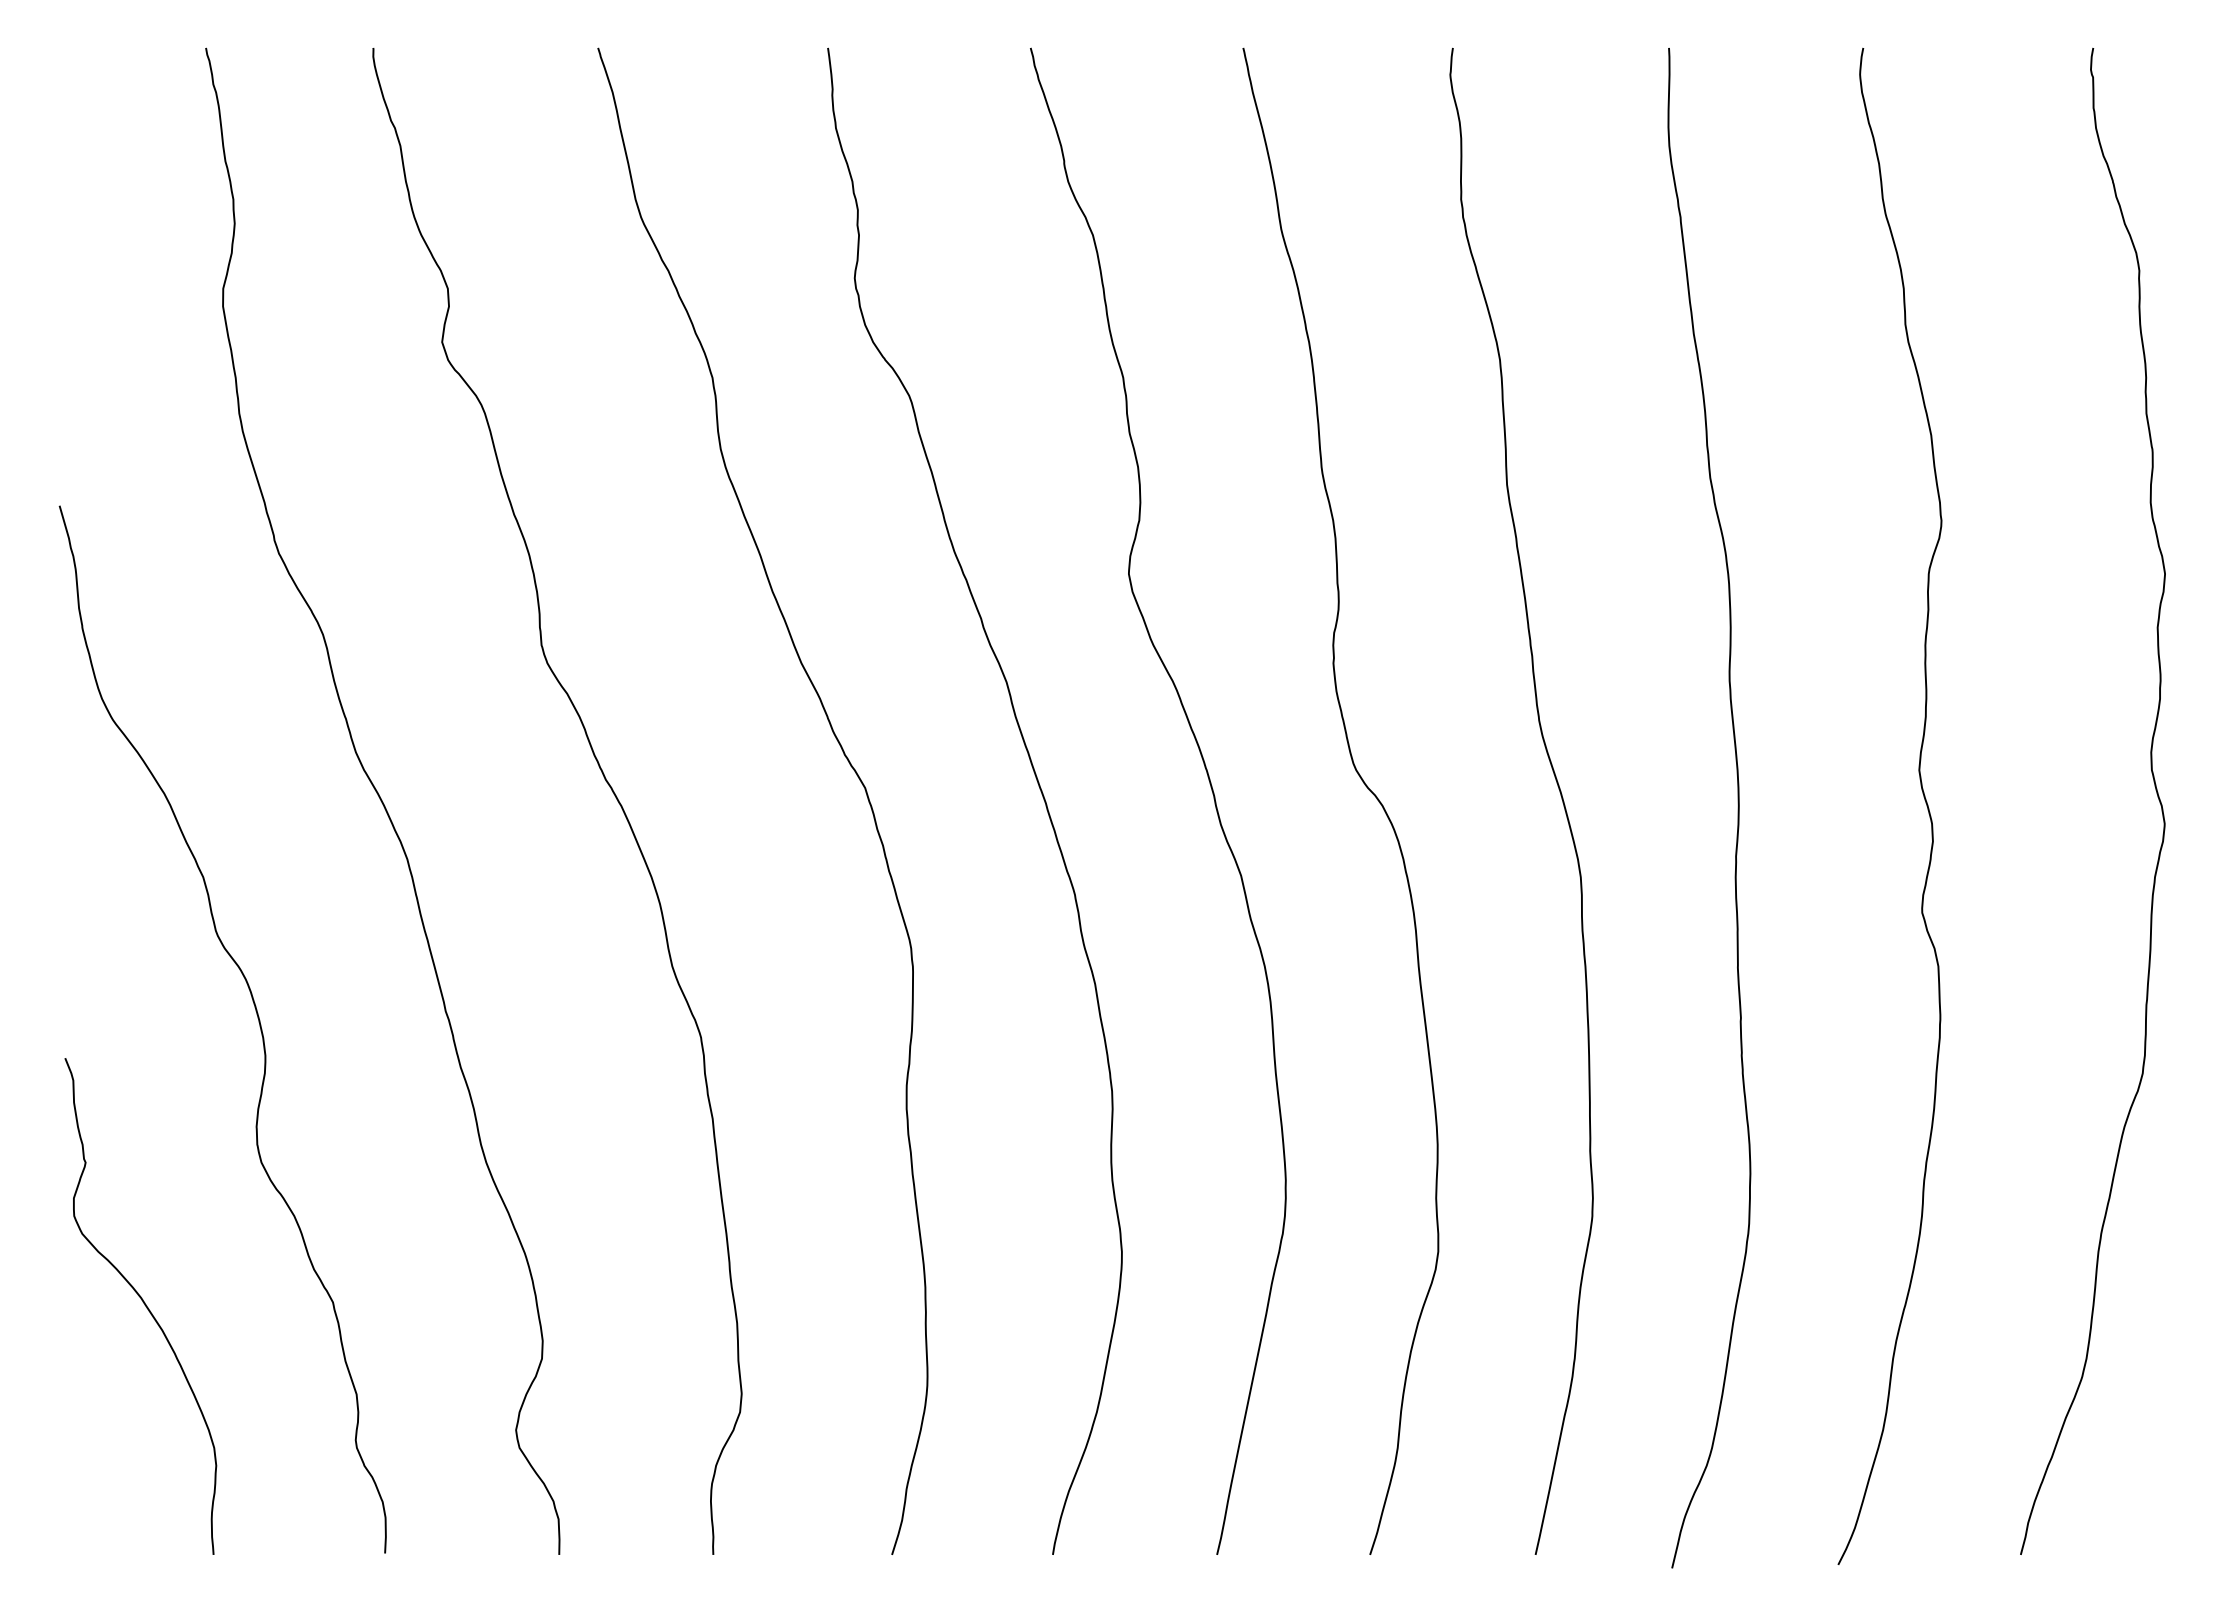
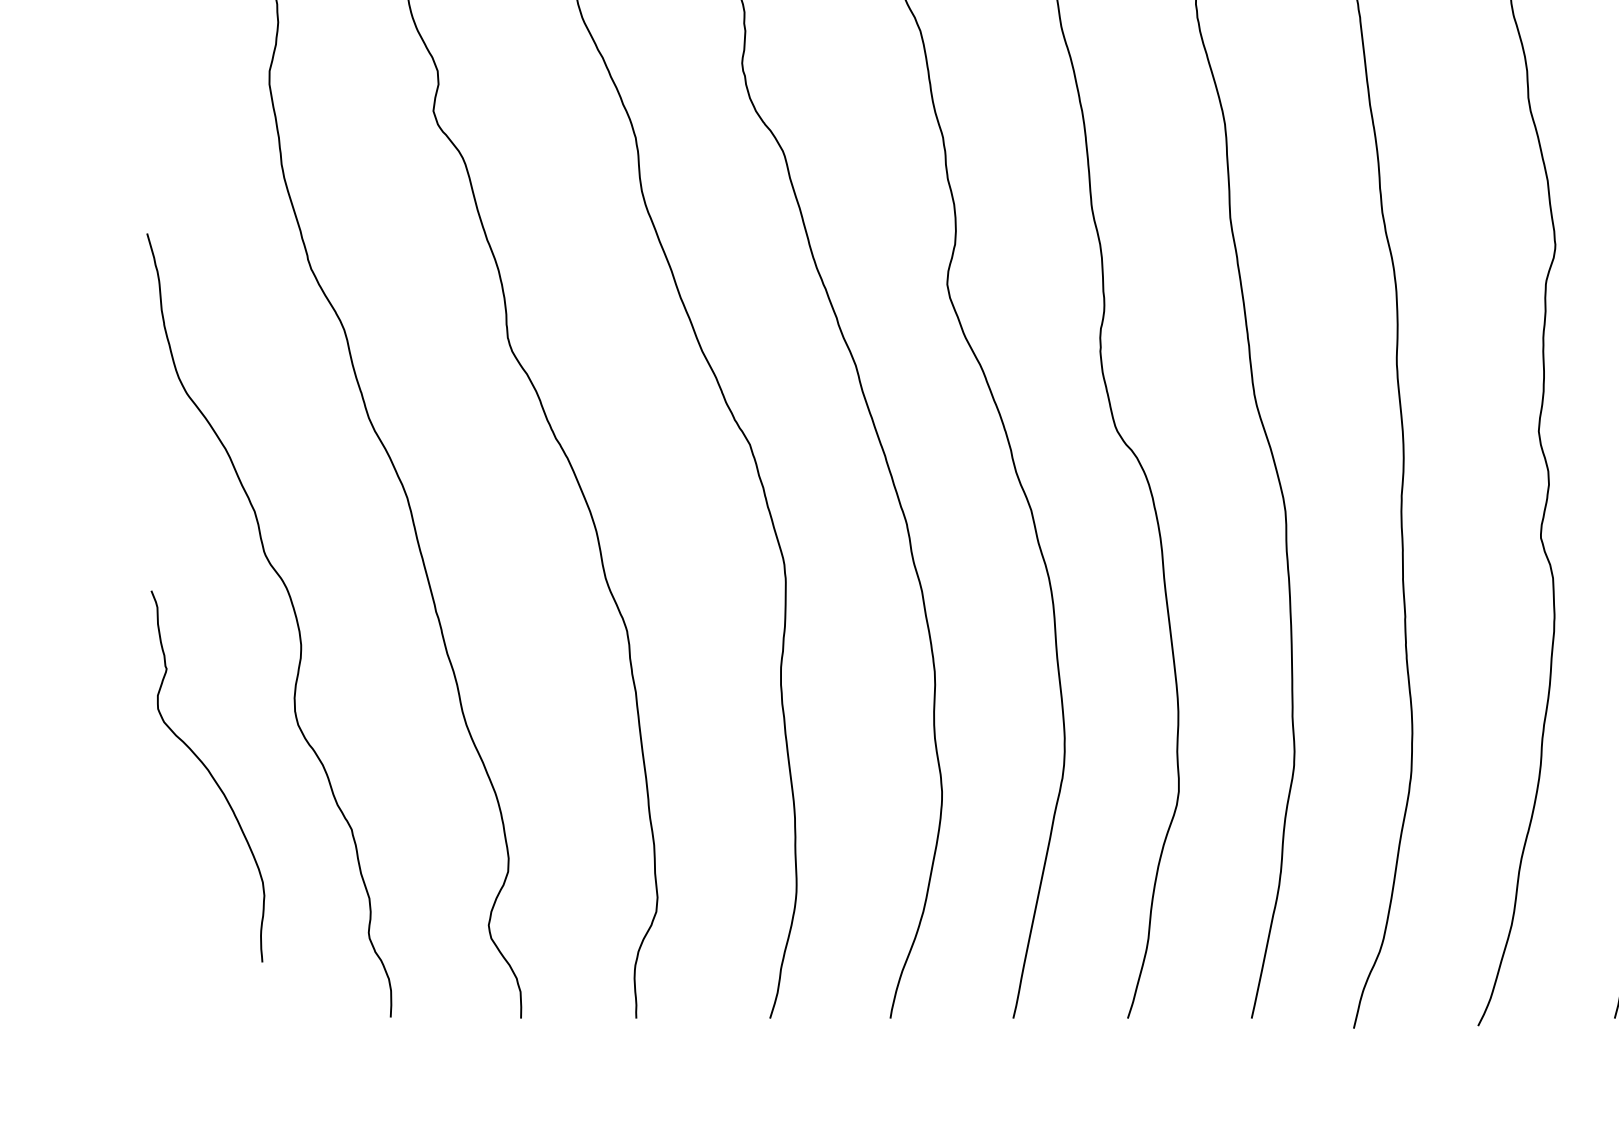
curve: (144, 1305) -> (210, 775), moved

